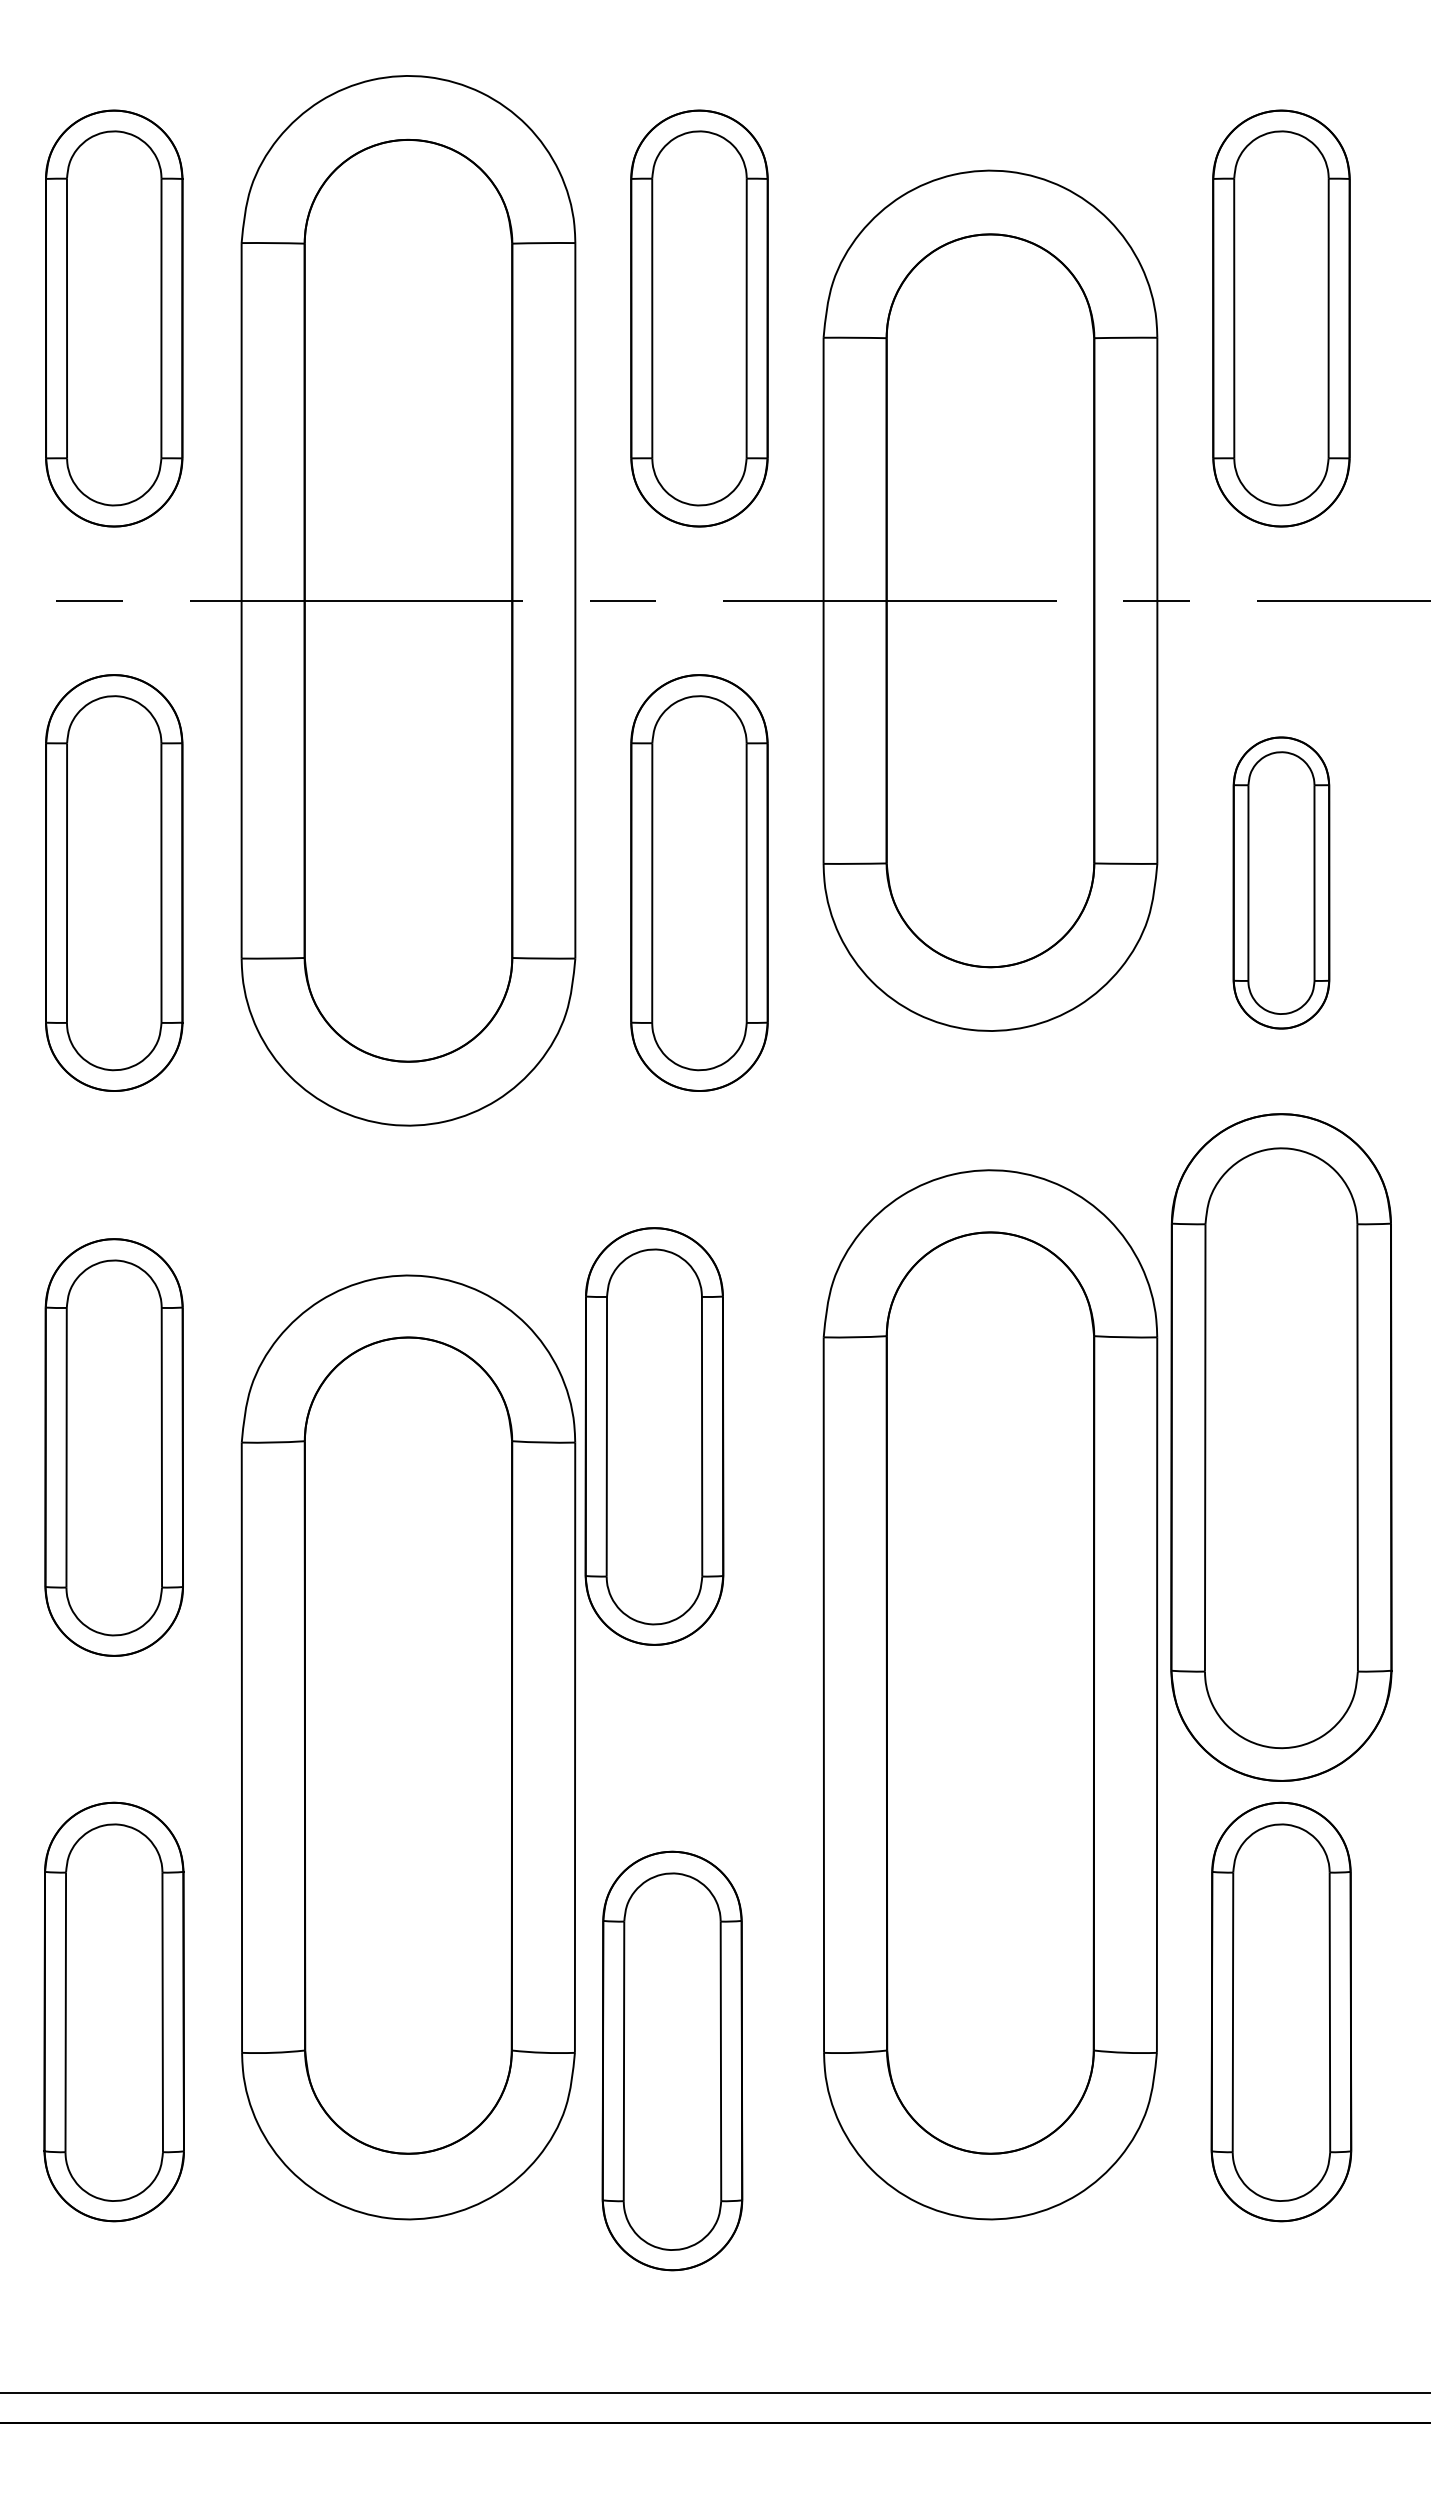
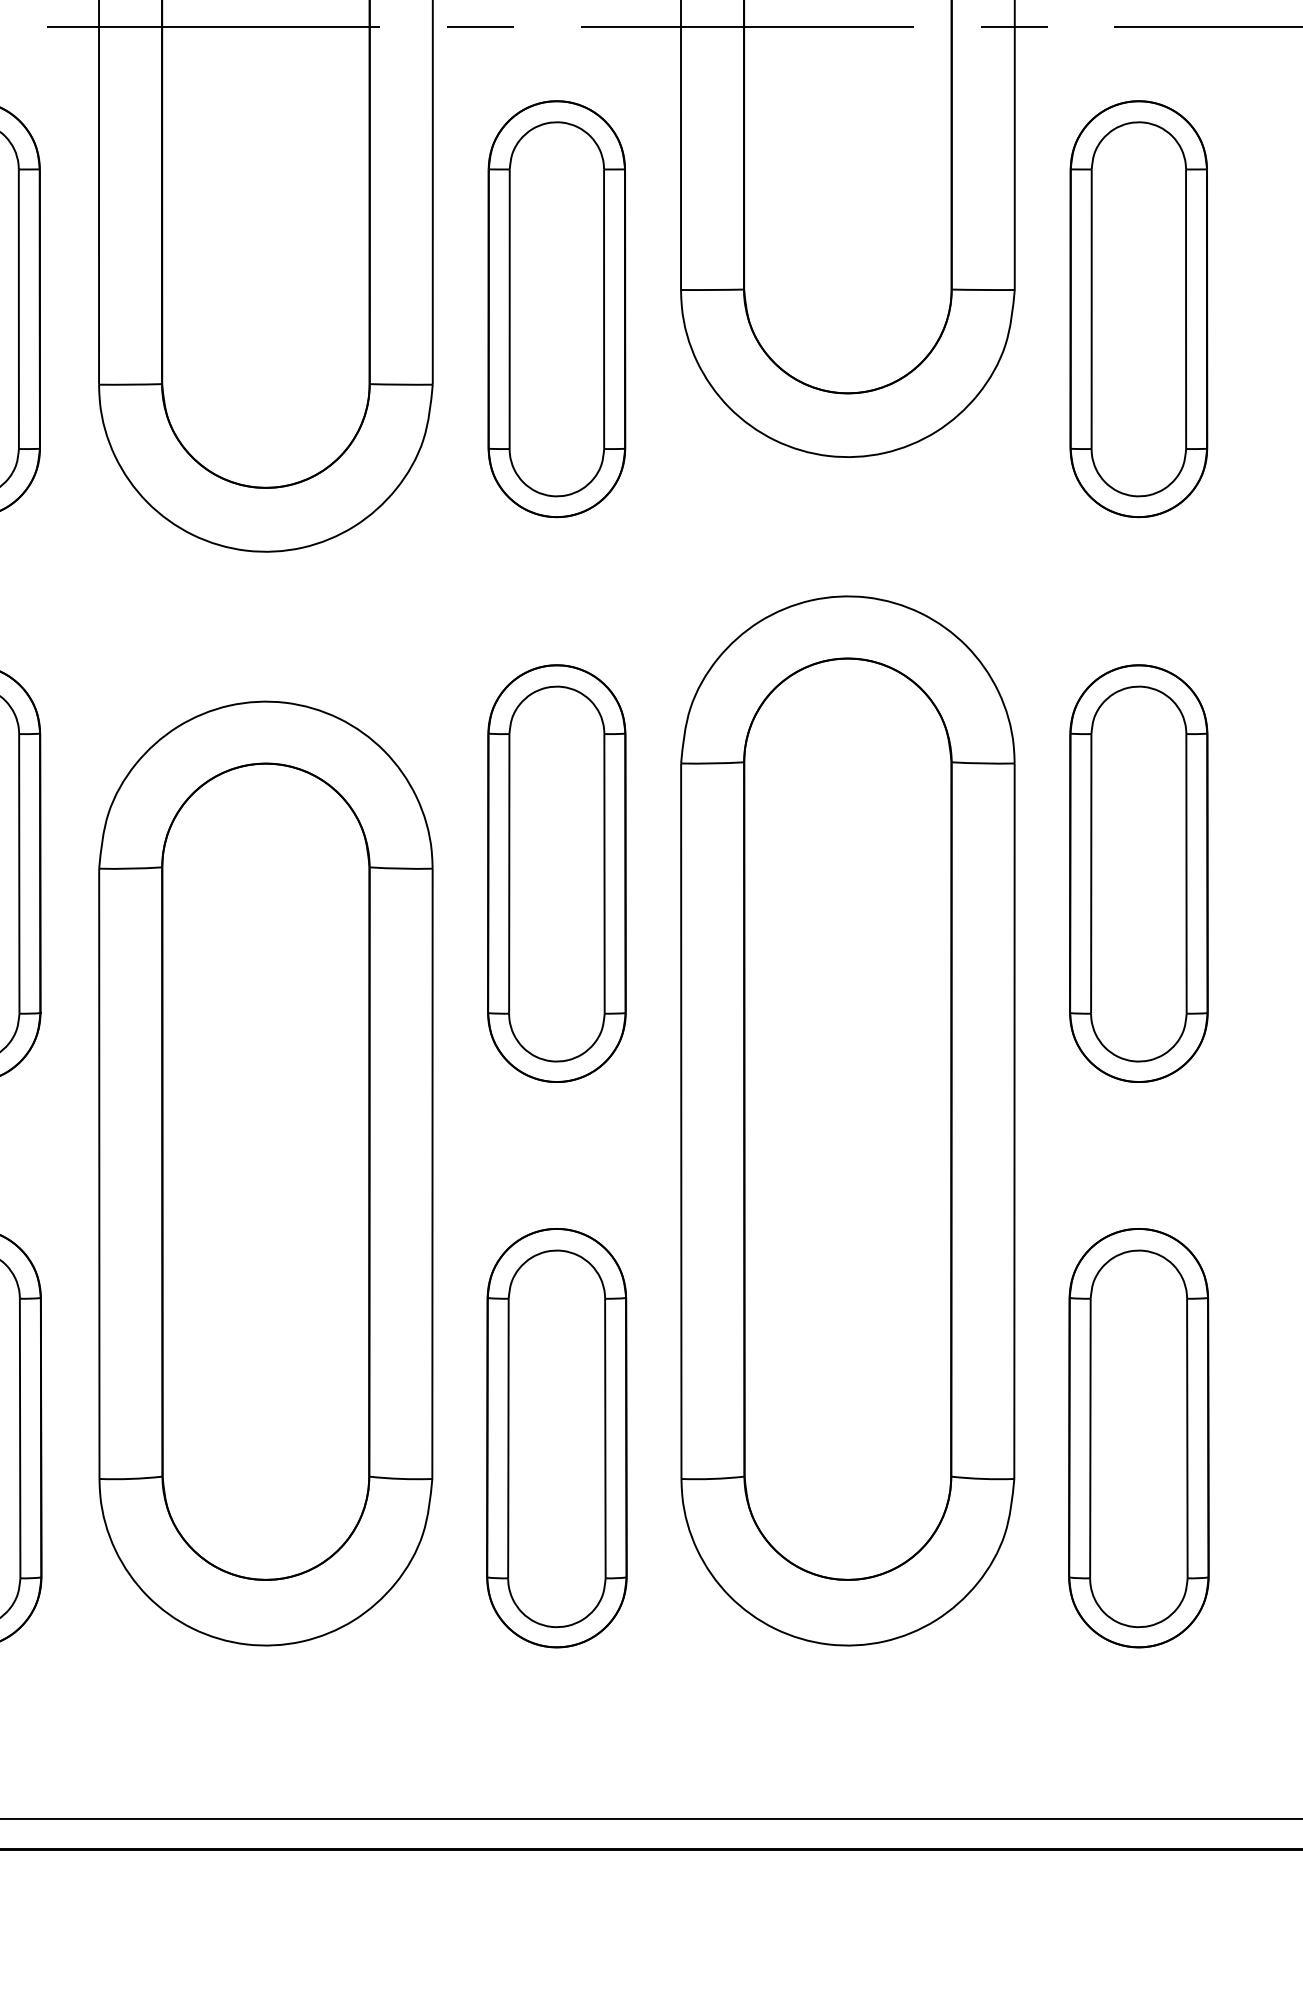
part: (1281, 882) -> (1138, 308), size x1.43
part: (654, 1436) -> (556, 873), moved
part: (1281, 1447) -> (1138, 873), size x0.62
part: (672, 2060) -> (556, 1437), moved

